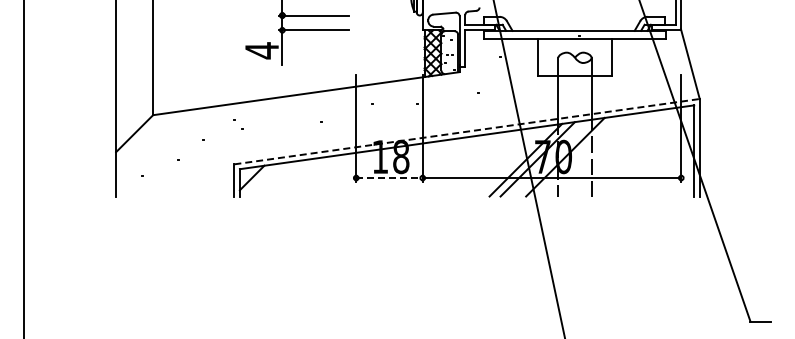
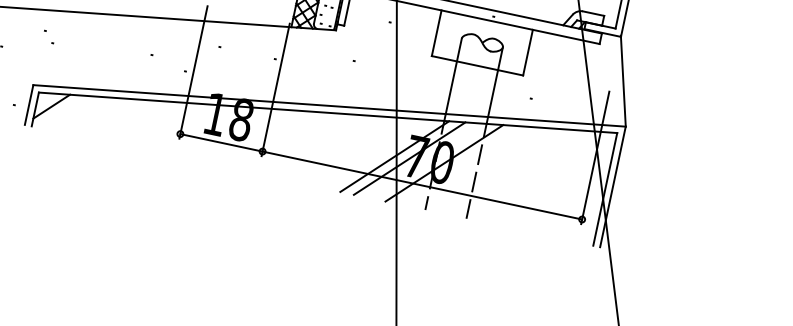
line: (467, 131) -> (330, 105), dashed -> solid
line: (390, 178) -> (222, 143), dashed -> solid

